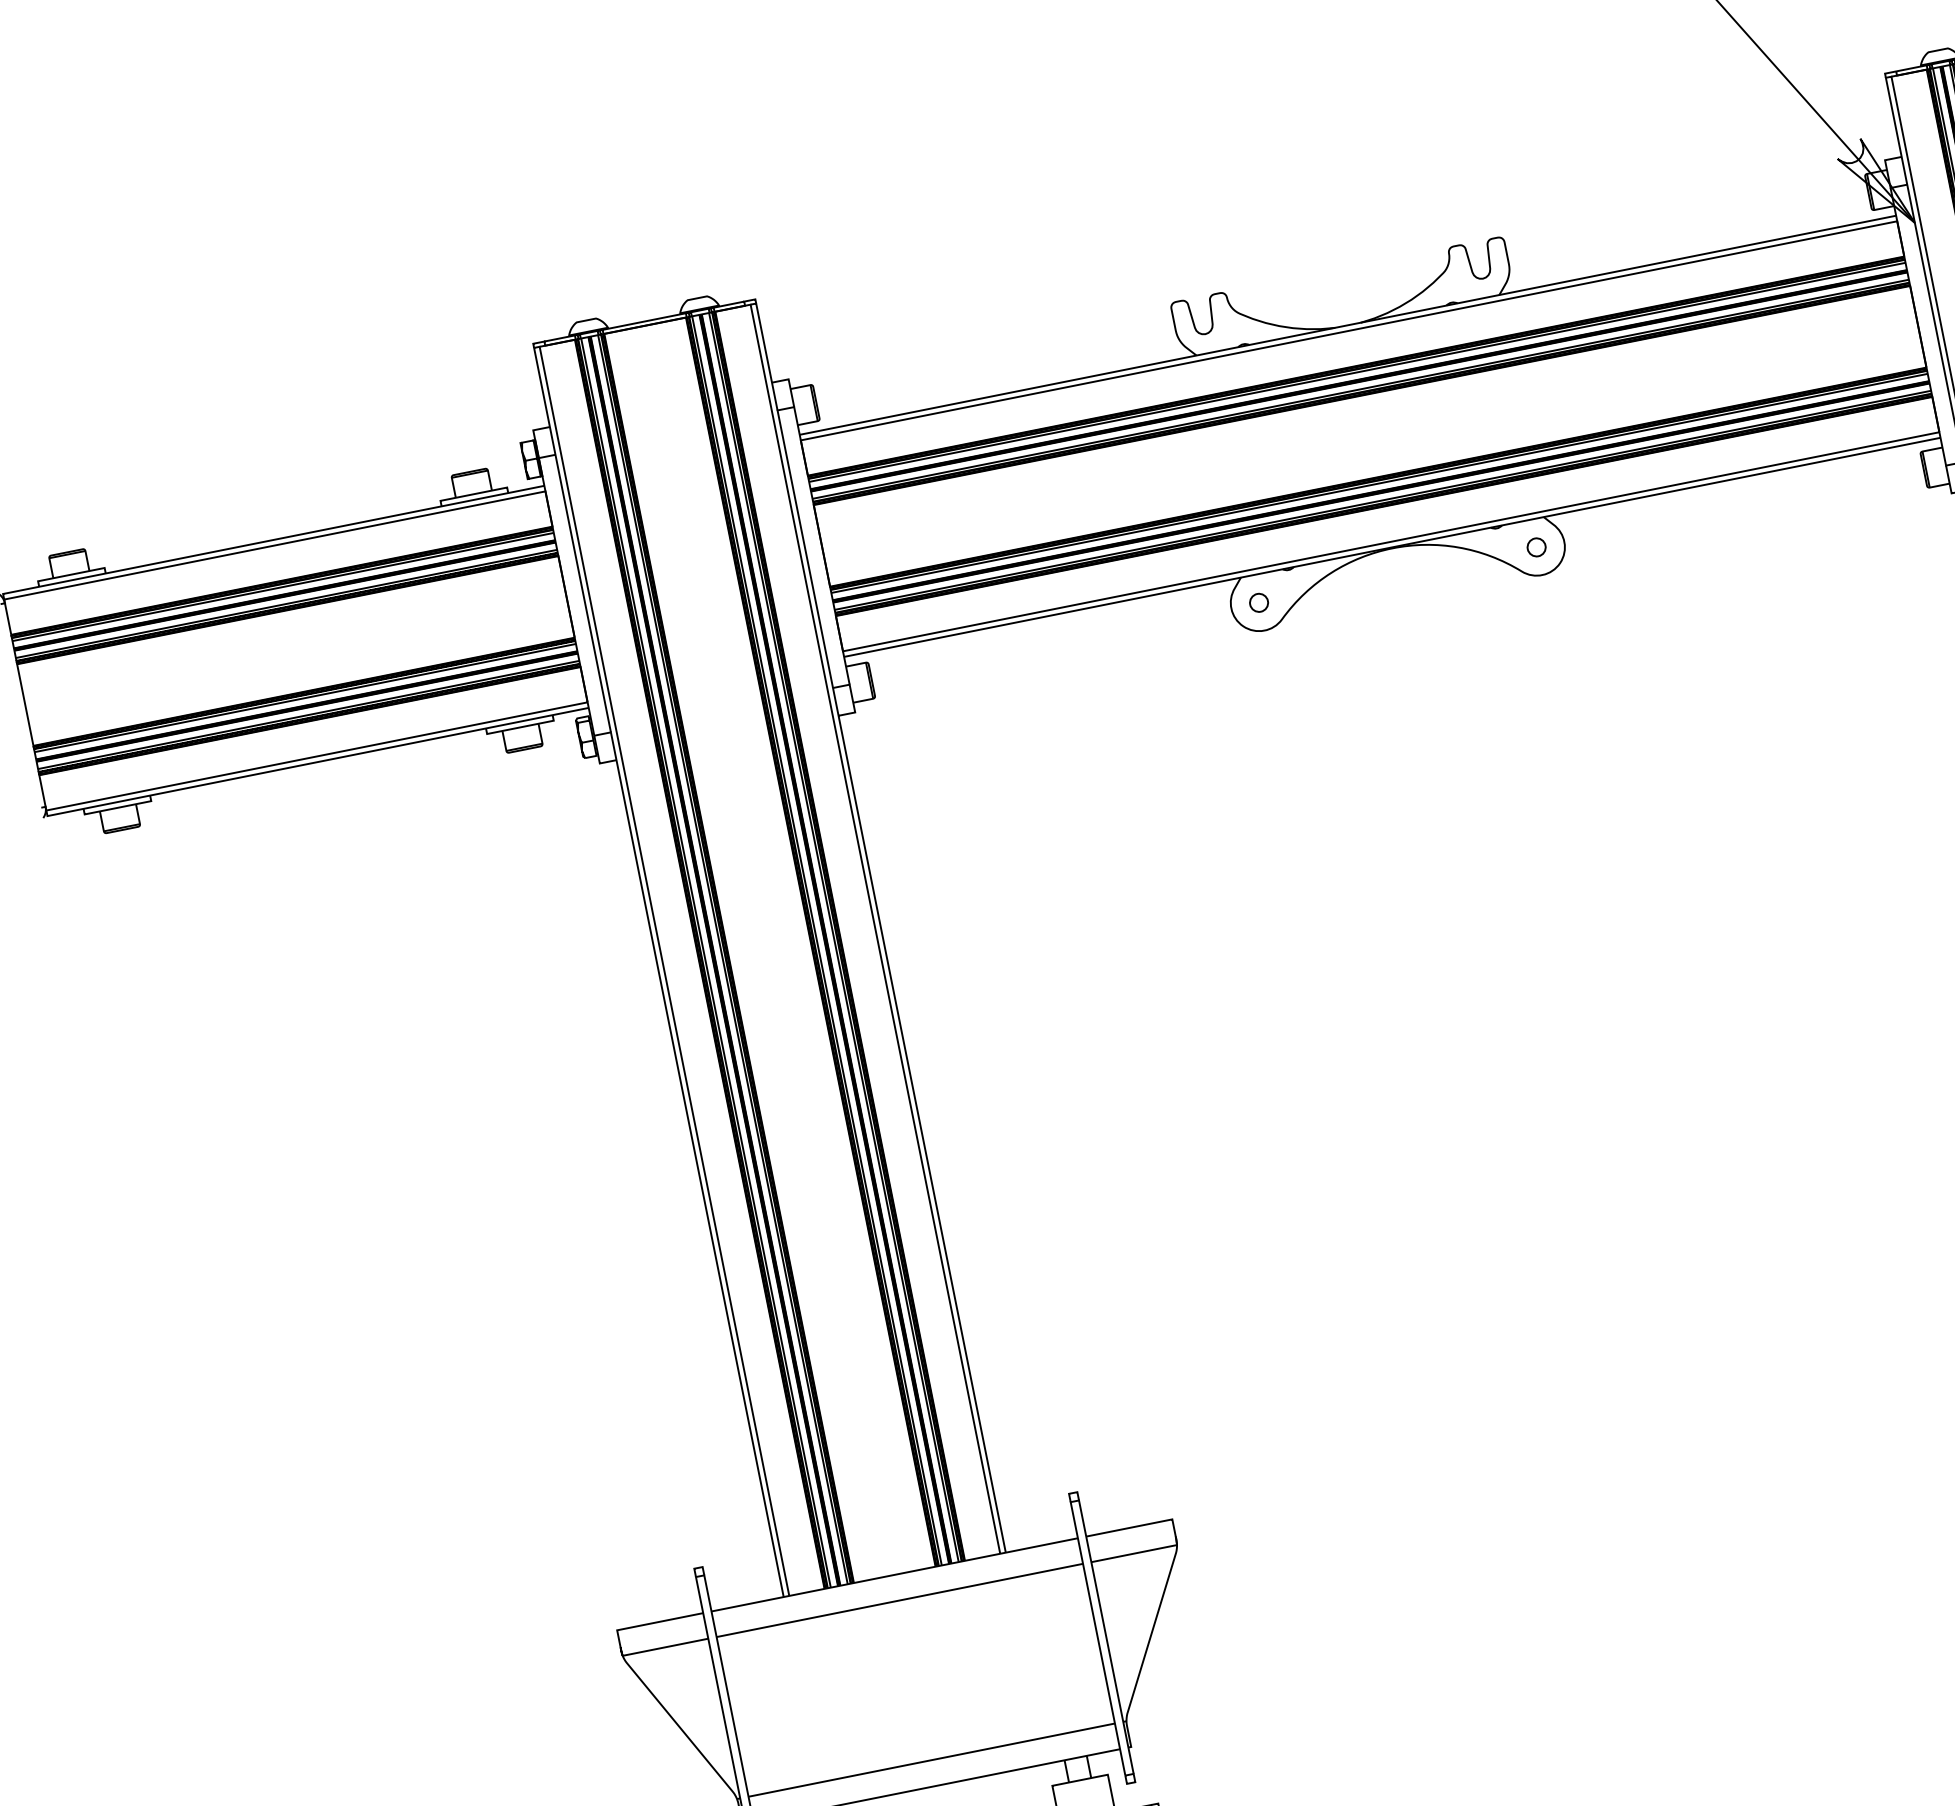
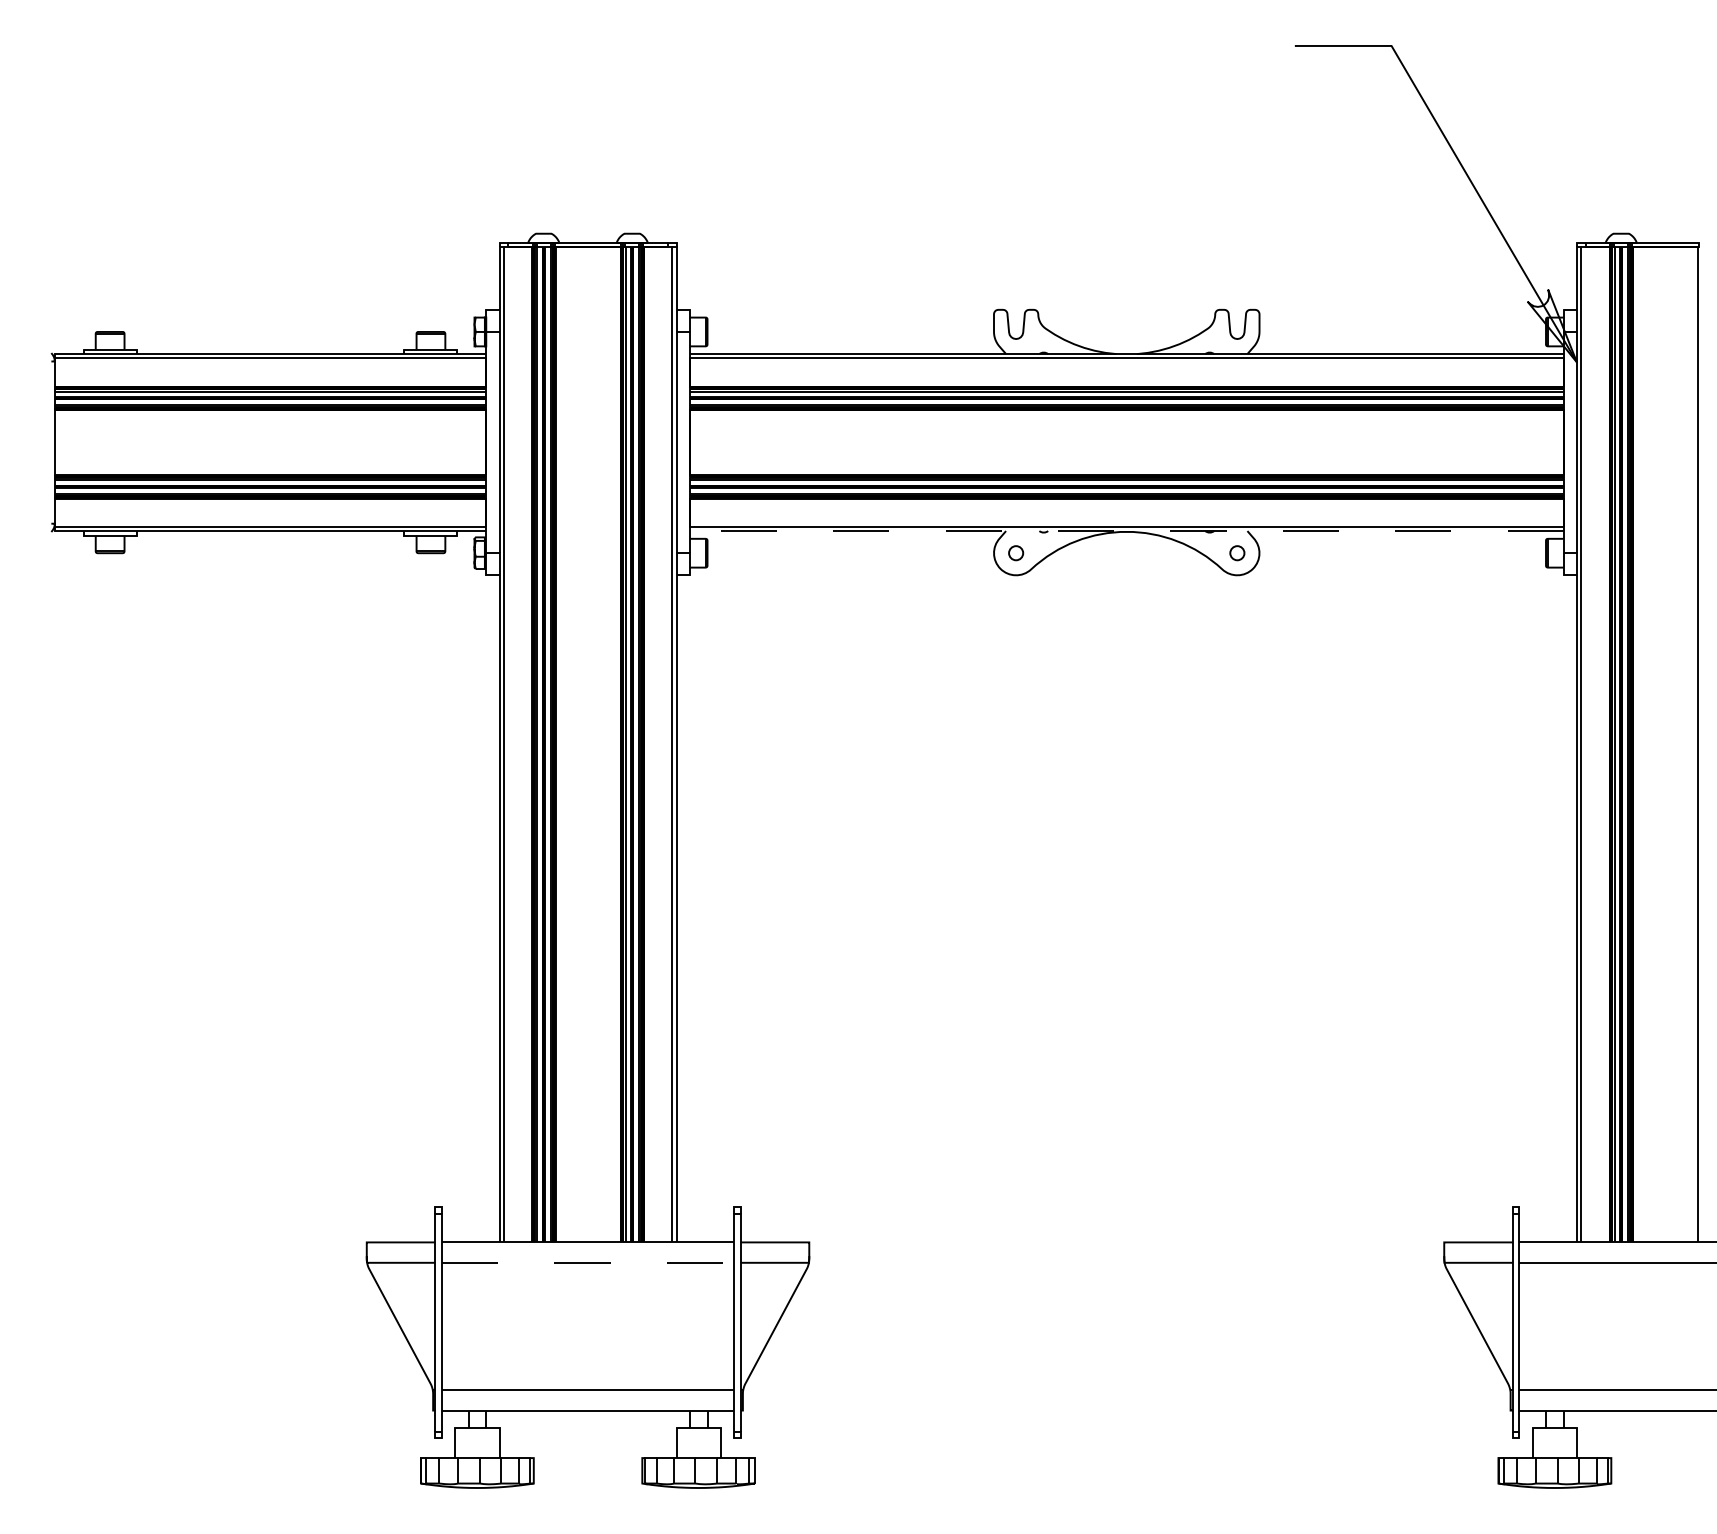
line: (1392, 547) -> (1126, 531), solid -> dashed
line: (900, 1599) -> (588, 1262), solid -> dashed

